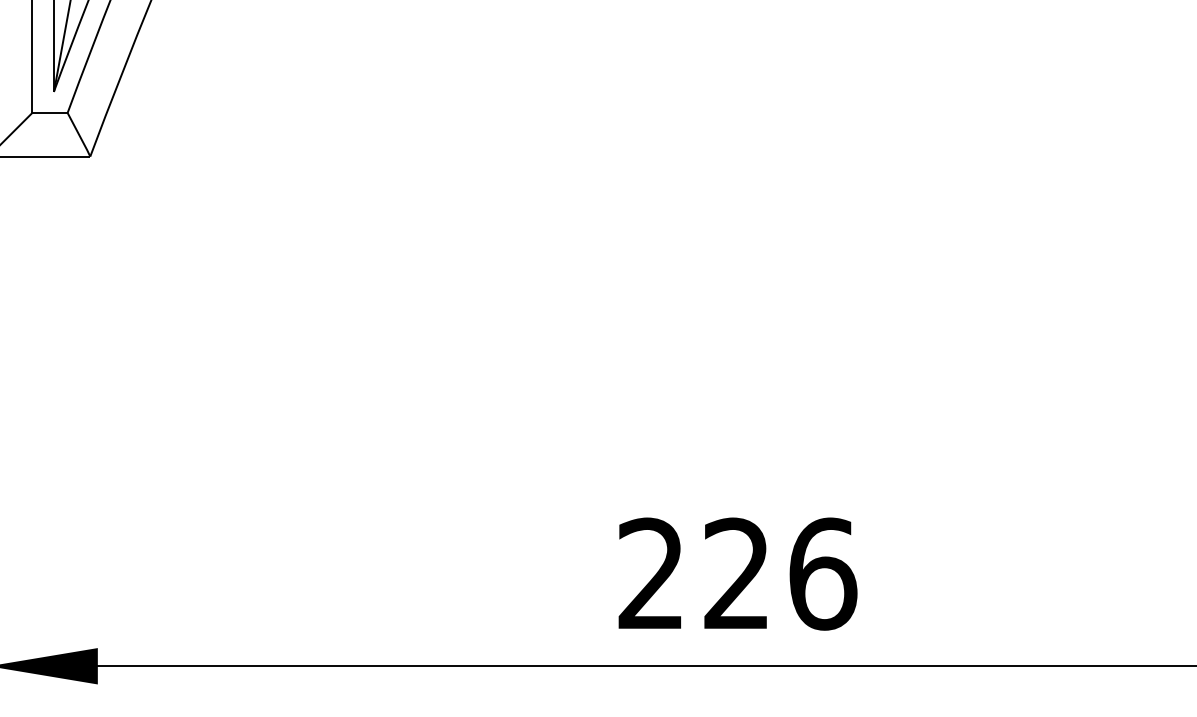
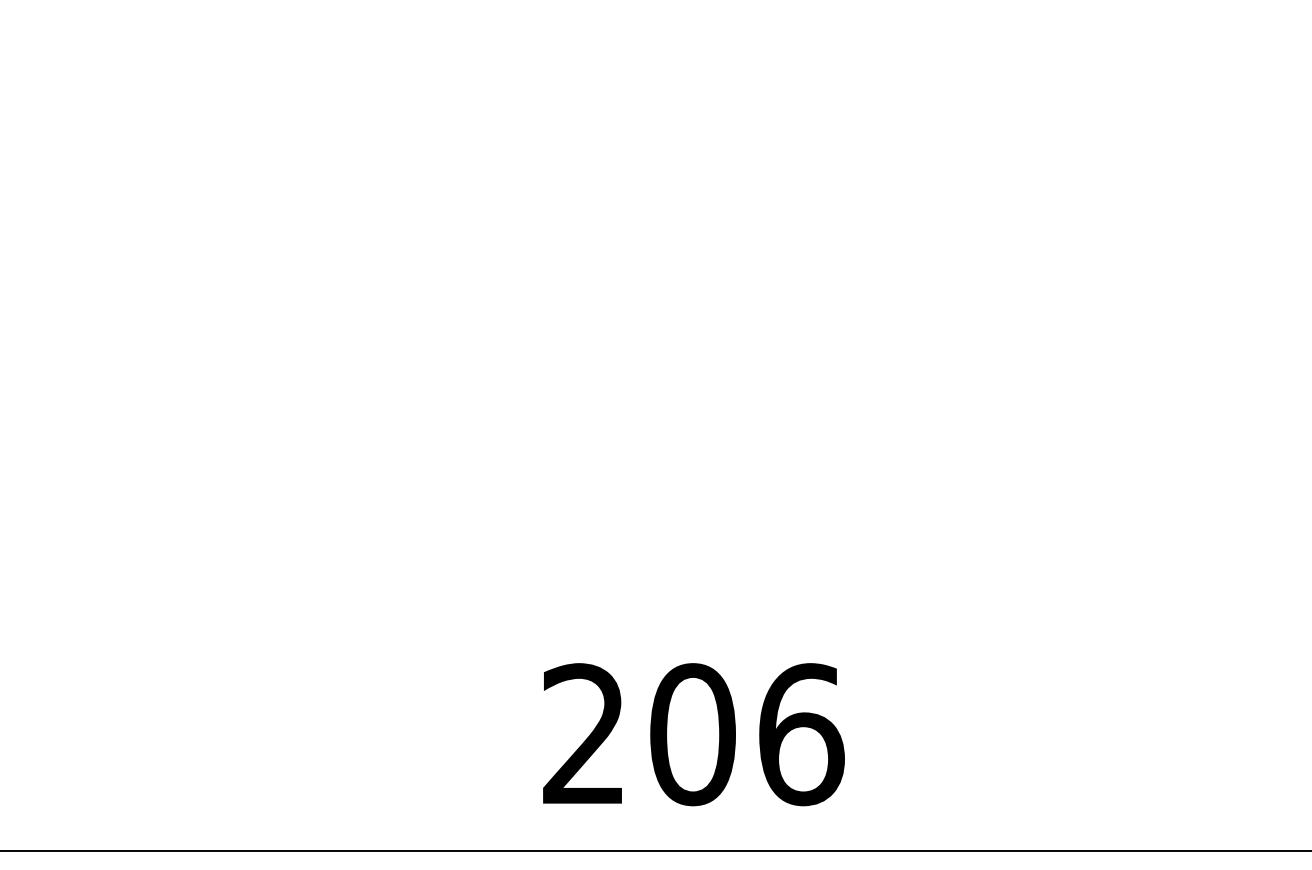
text: (737, 573) -> (693, 733), 226 -> 206

